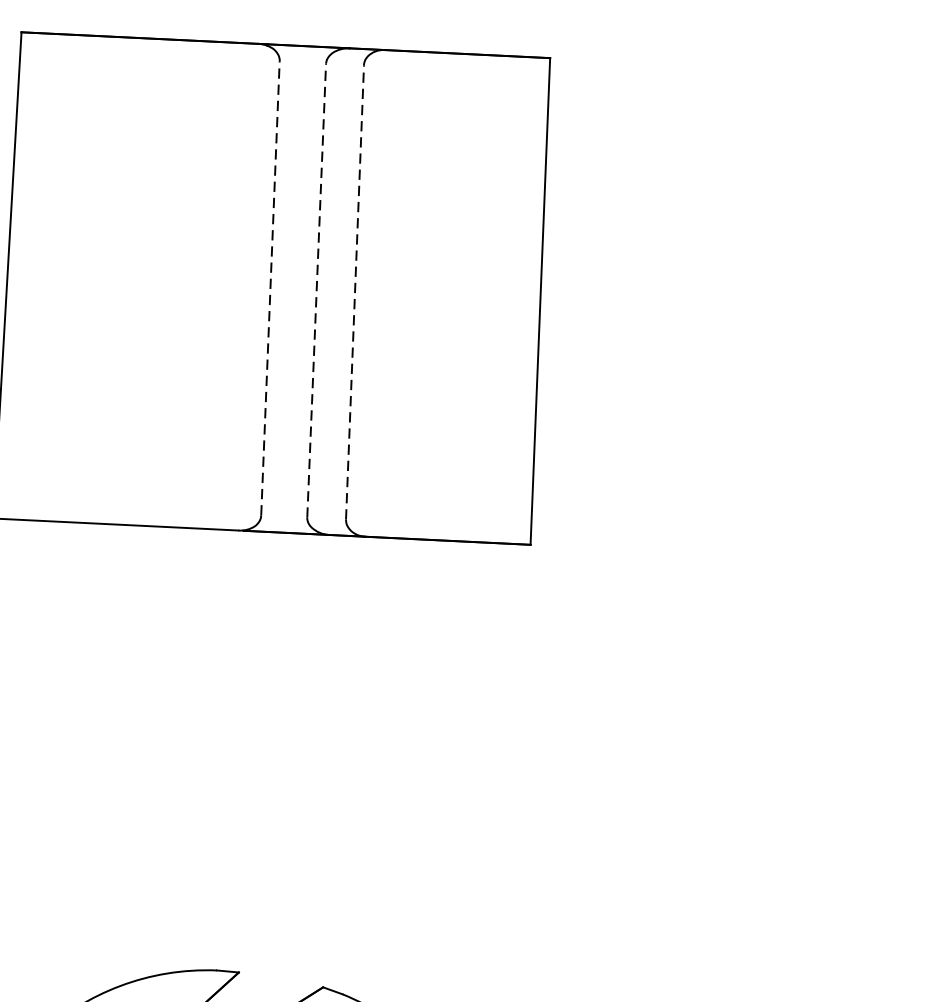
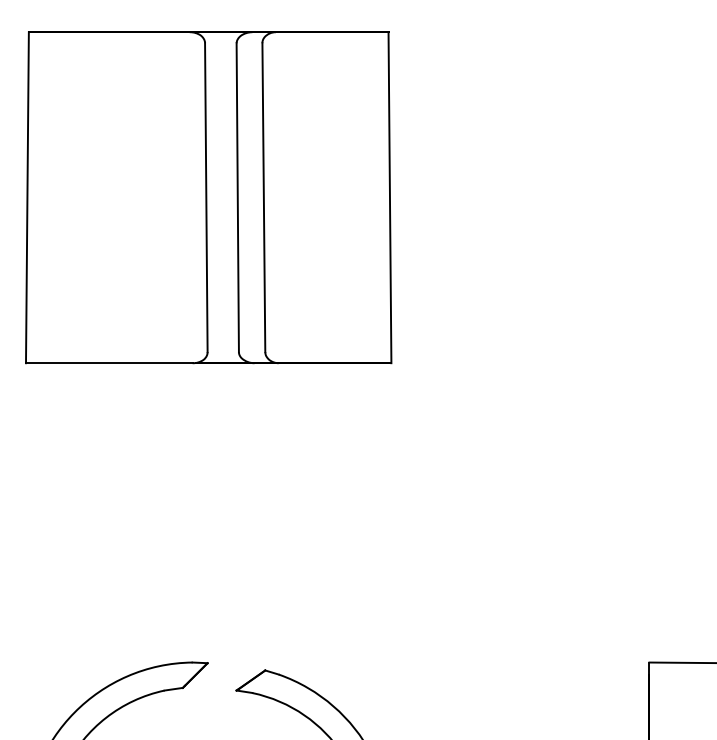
line: (270, 287) -> (206, 197), dashed -> solid
line: (316, 290) -> (237, 197), dashed -> solid
line: (354, 292) -> (263, 197), dashed -> solid

